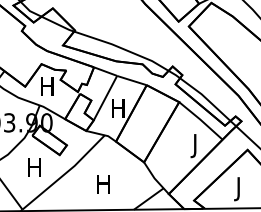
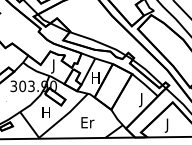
text: (46, 89) -> (53, 66), H -> J
text: (103, 183) -> (87, 122), H -> Er

